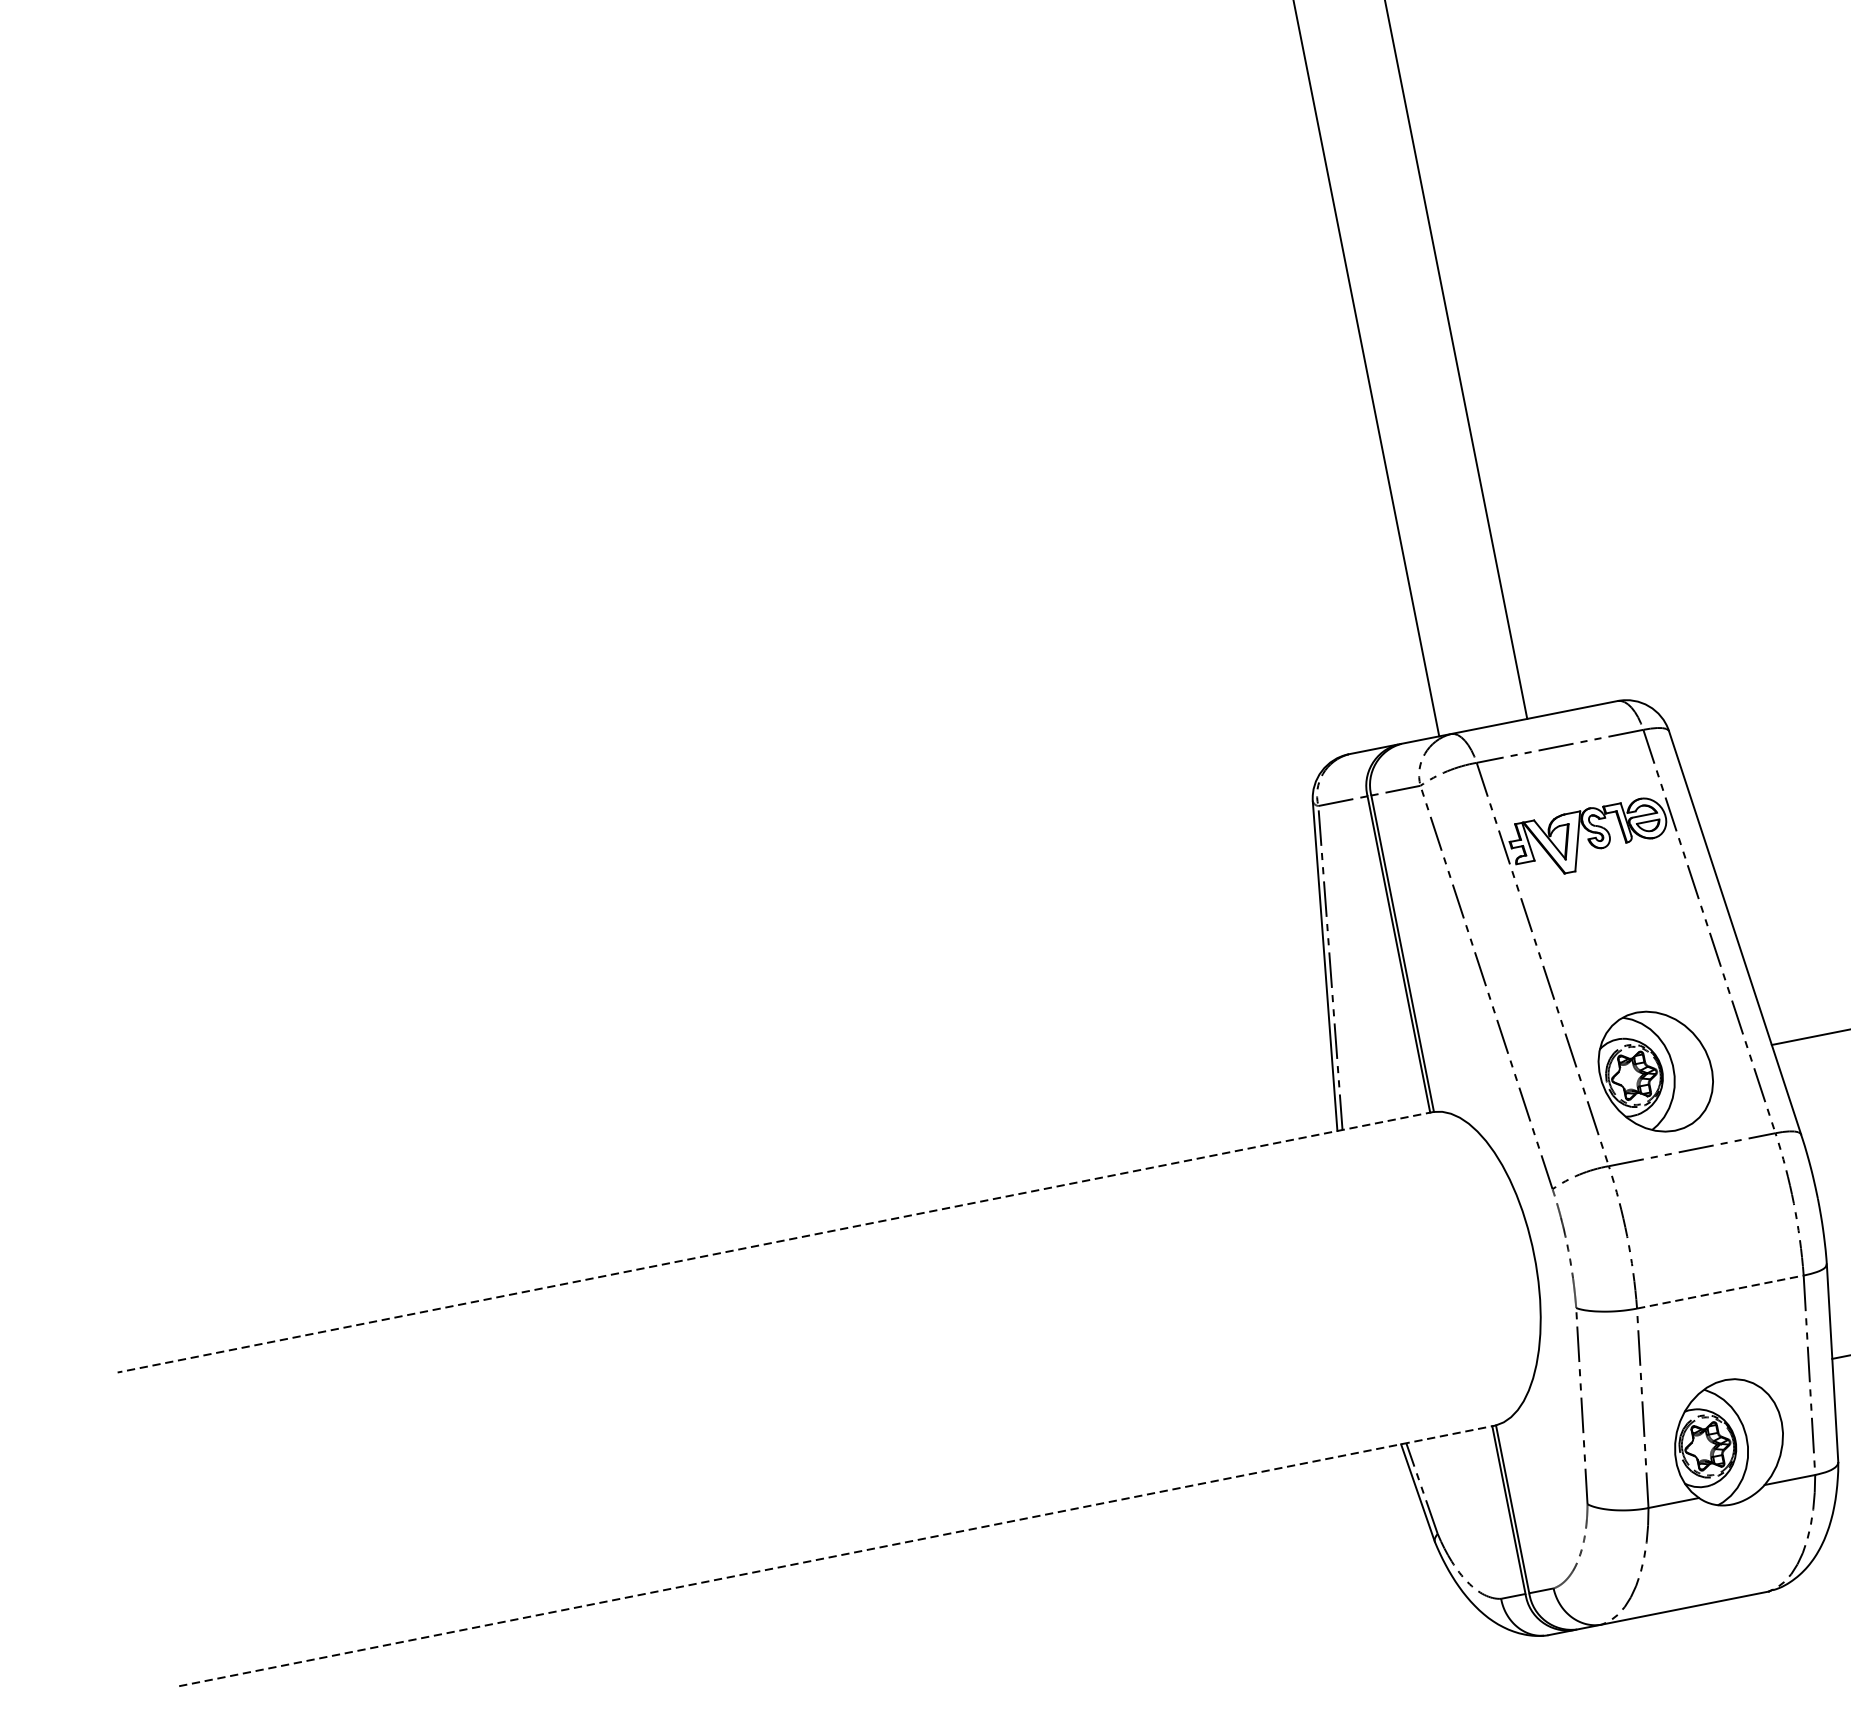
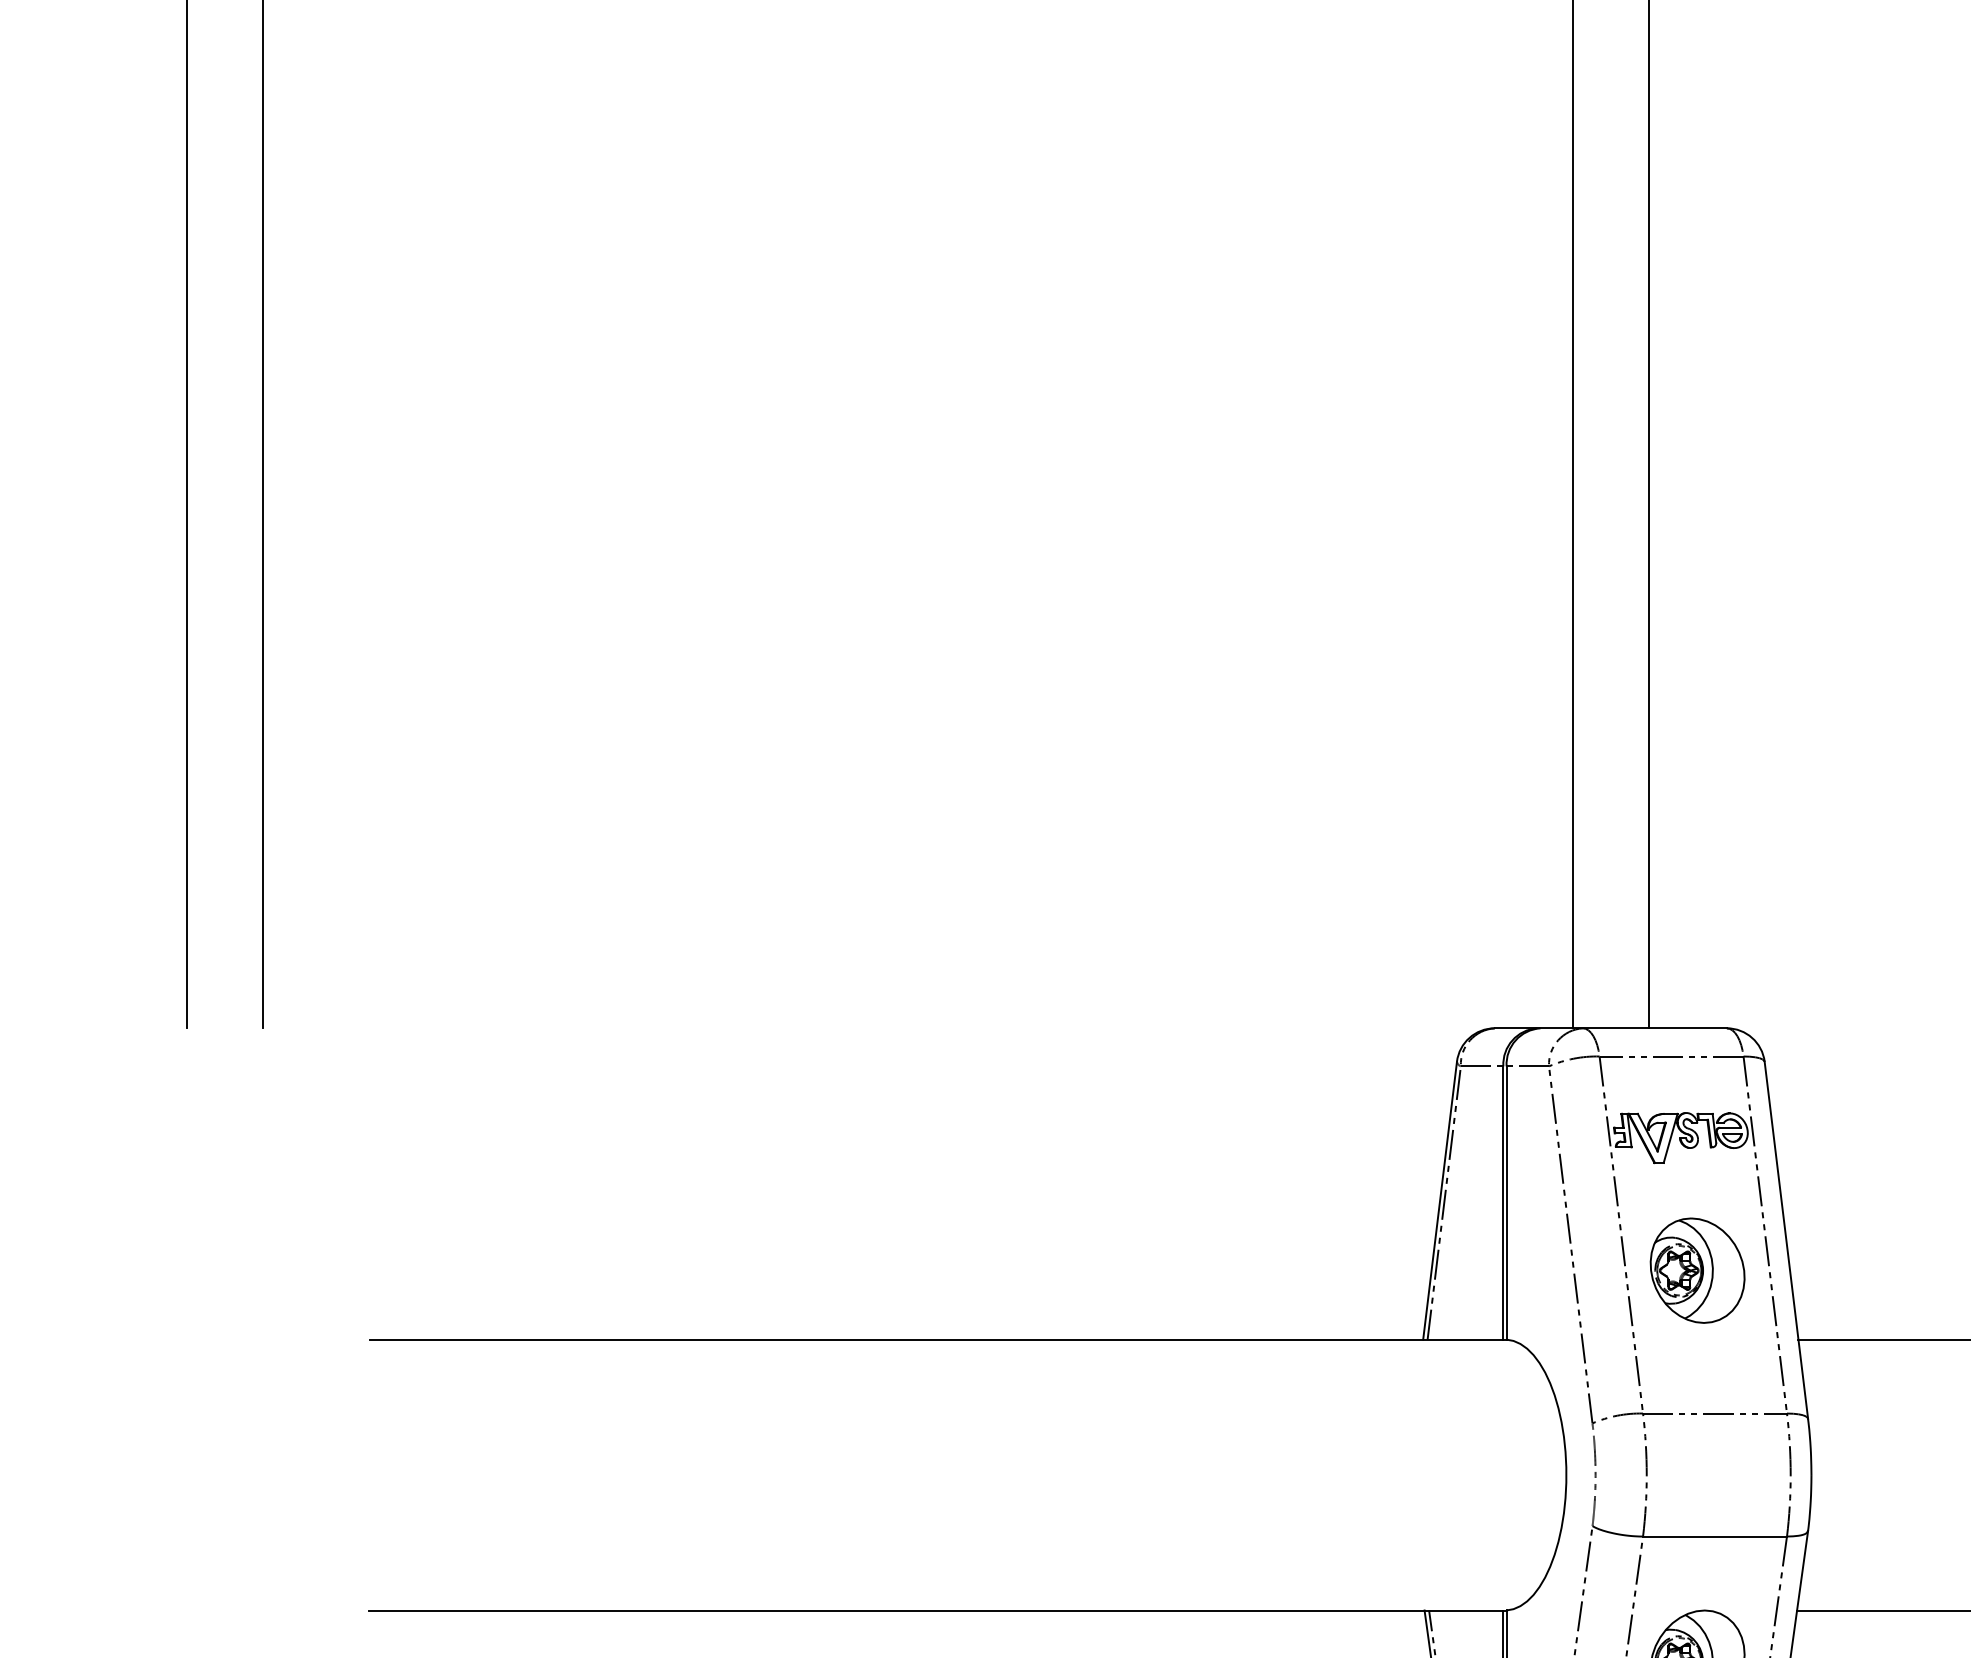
part: (1655, 1071) -> (1697, 1270), moved
line: (776, 1241) -> (938, 1339), dashed -> solid
line: (1720, 1291) -> (1715, 1536), dashed -> solid
line: (837, 1555) -> (937, 1610), dashed -> solid

